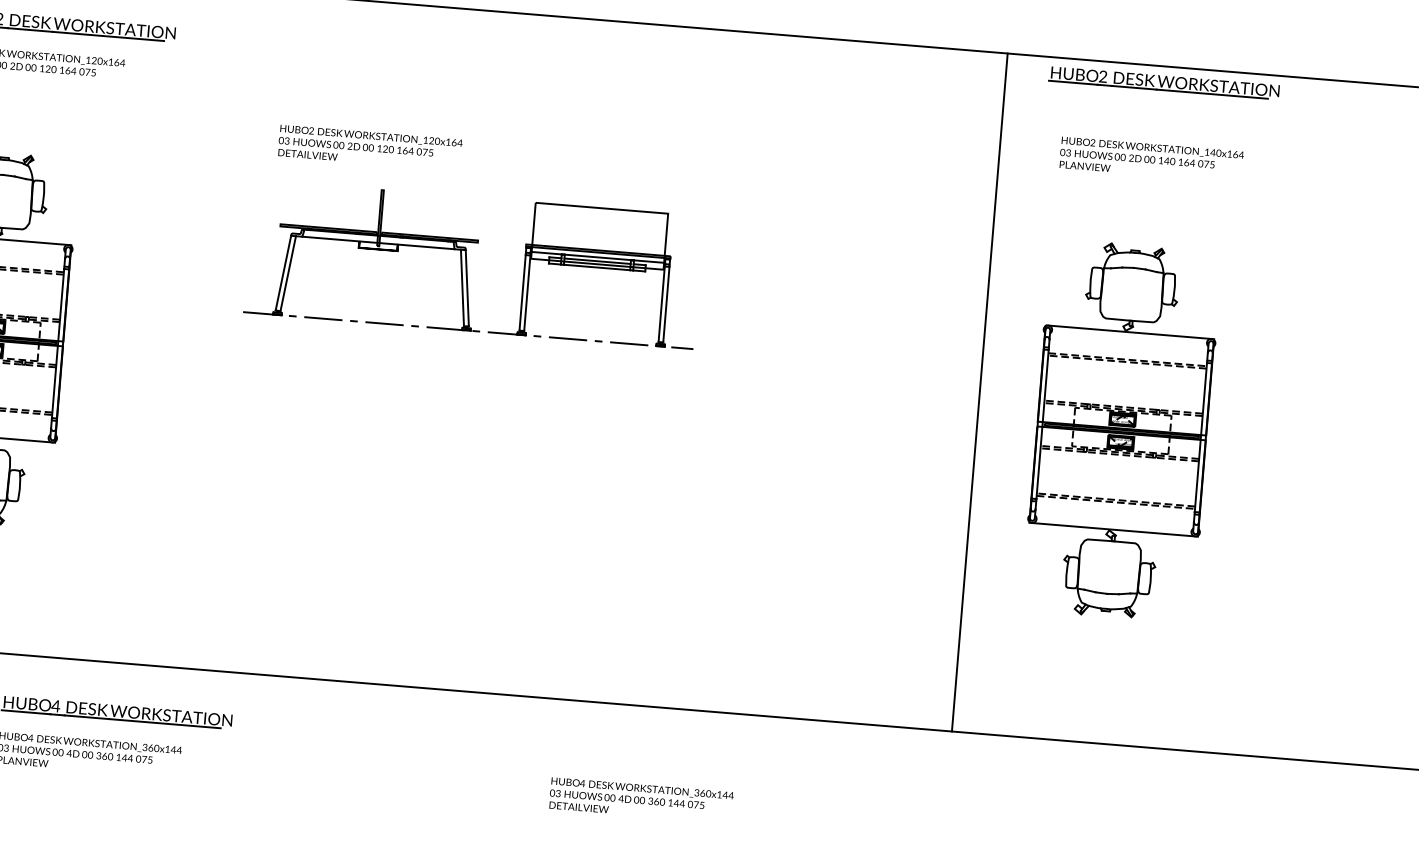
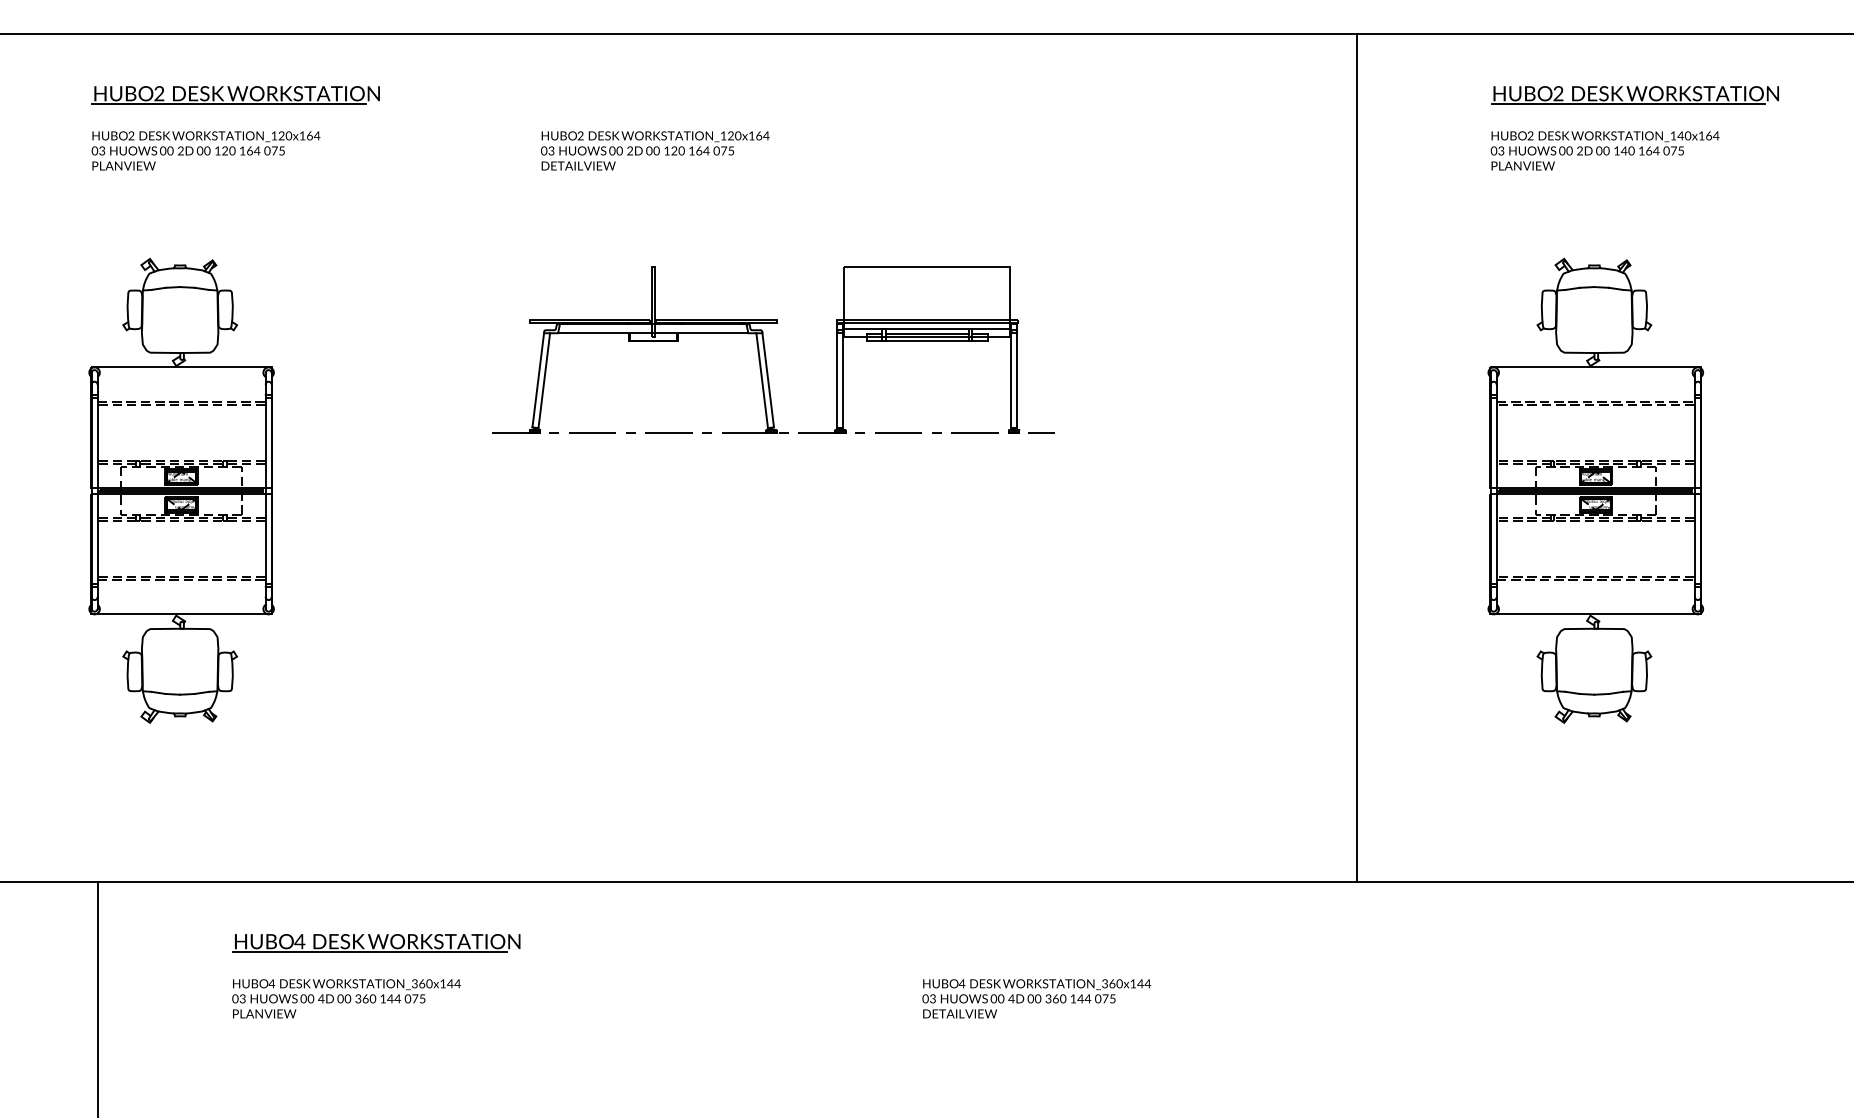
part: (1163, 83) -> (1634, 95), moved
text: (370, 147) -> (655, 150), moved
line: (979, 392) -> (1356, 457), moved

